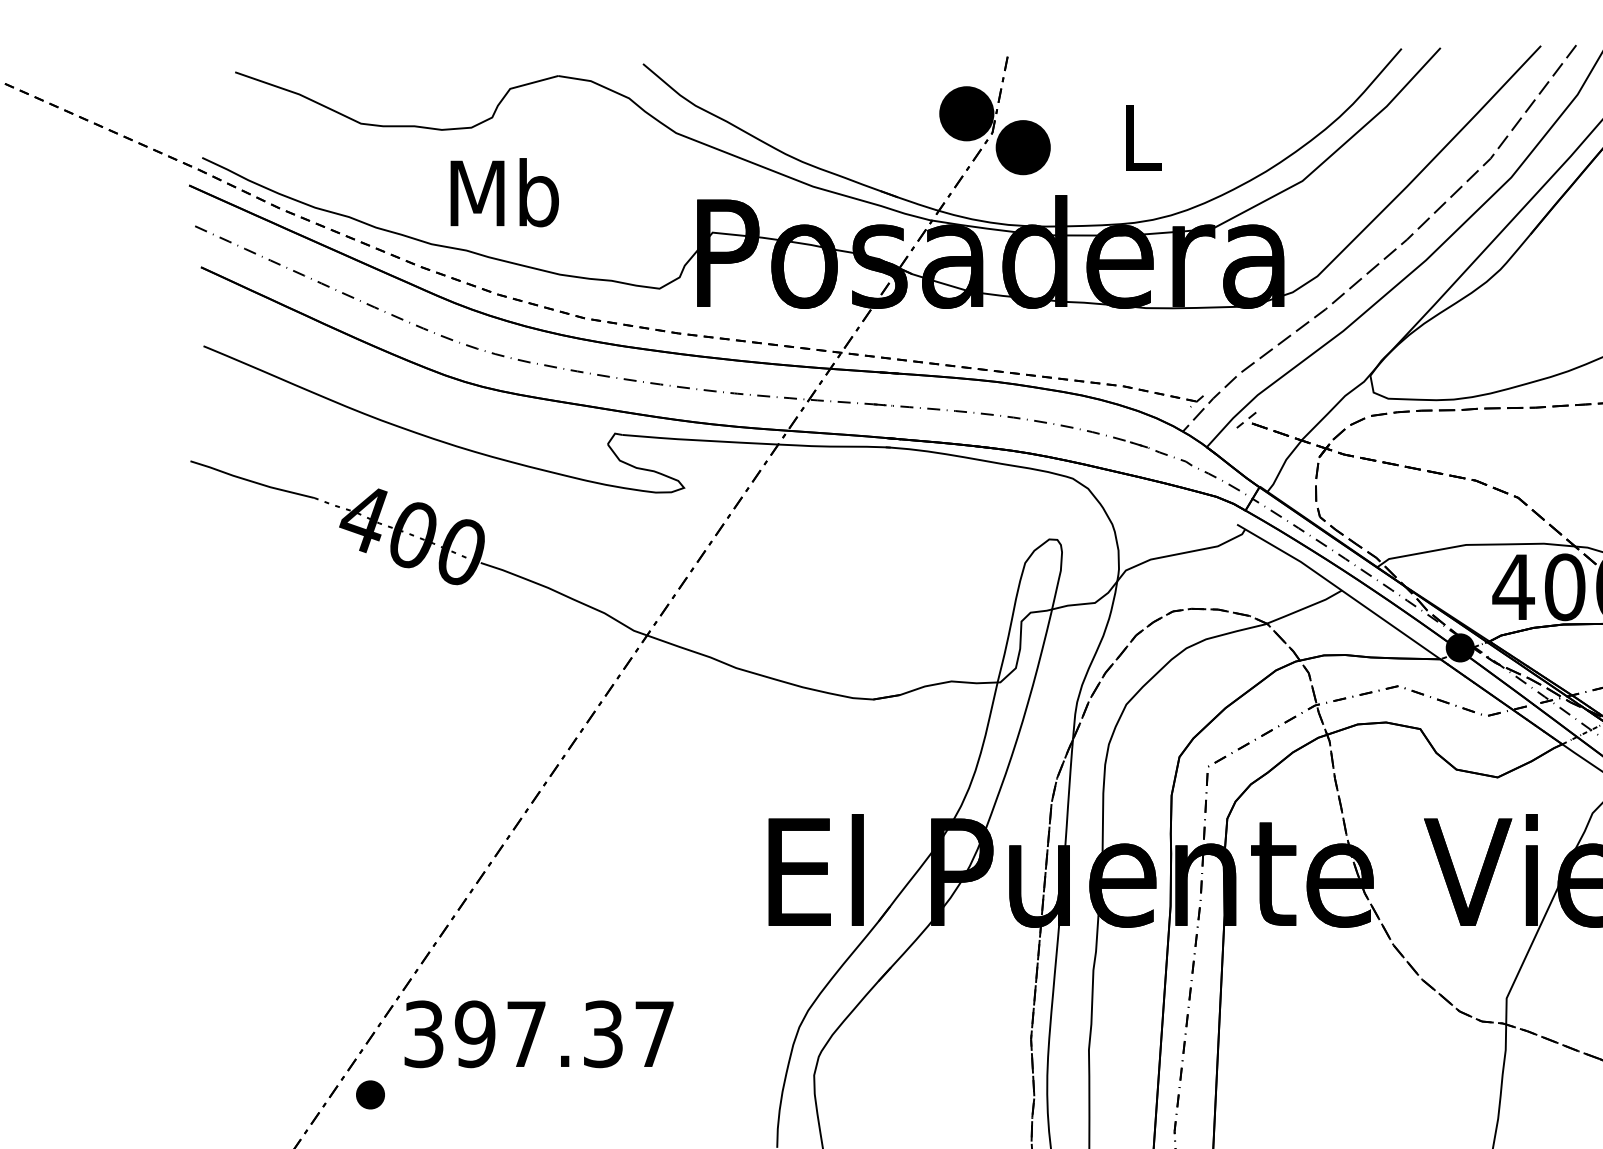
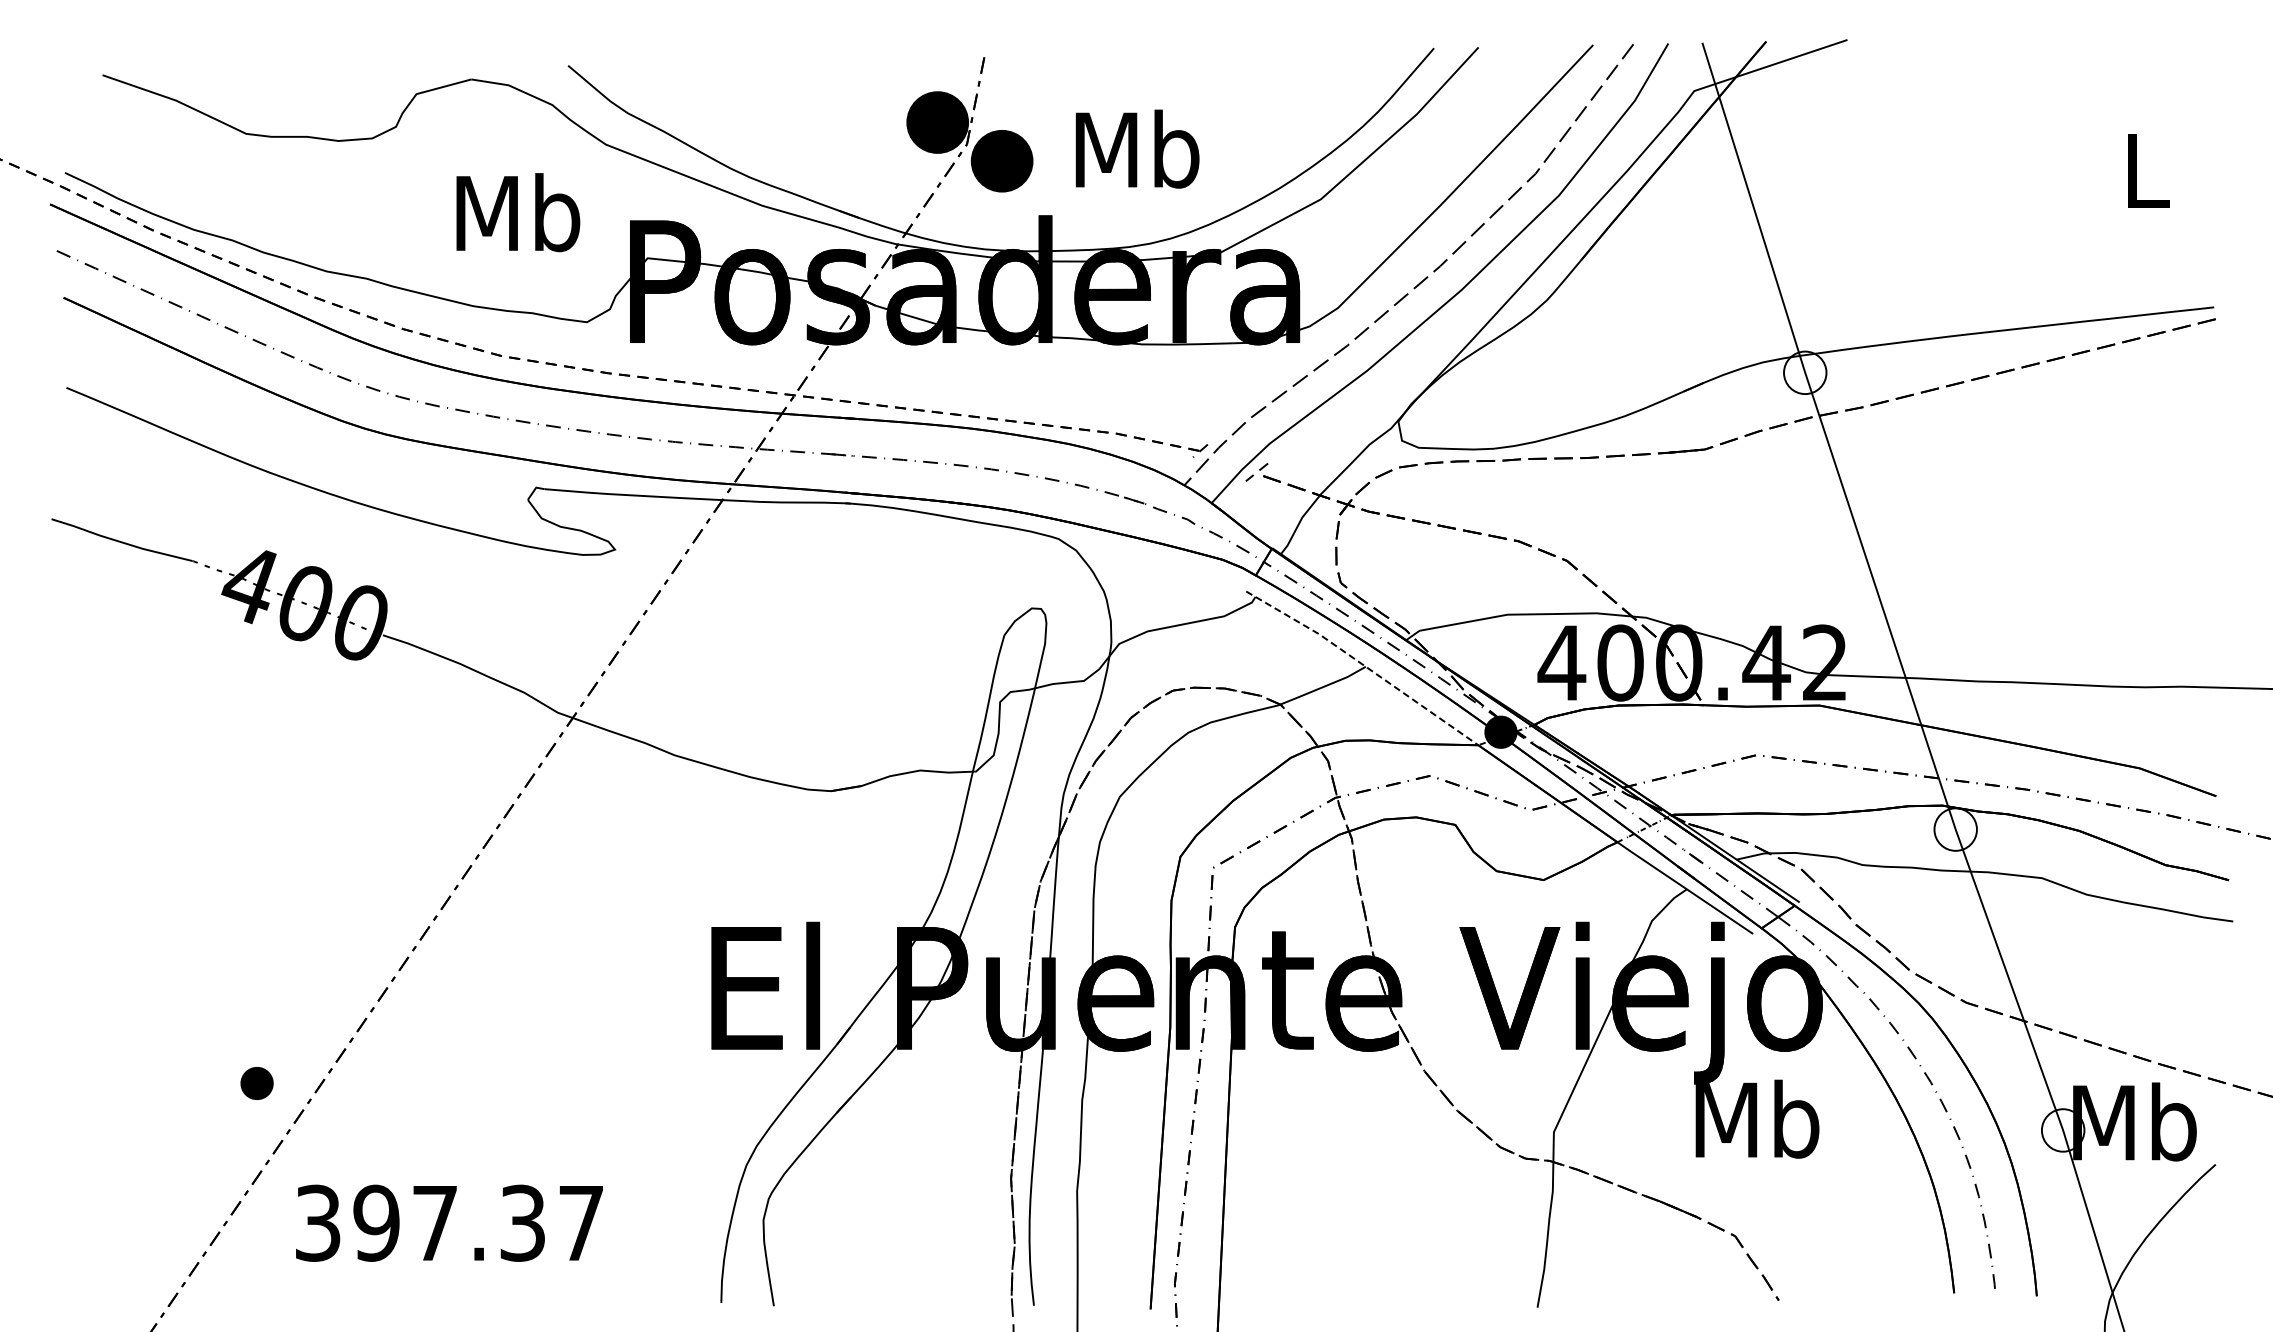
text: (1141, 136) -> (1137, 148), L -> Mb
text: (504, 192) -> (518, 212), moved
line: (1339, 589) -> (1363, 665), solid -> dashed
text: (539, 1033) -> (449, 1222), moved
part: (370, 1094) -> (256, 1083), moved

